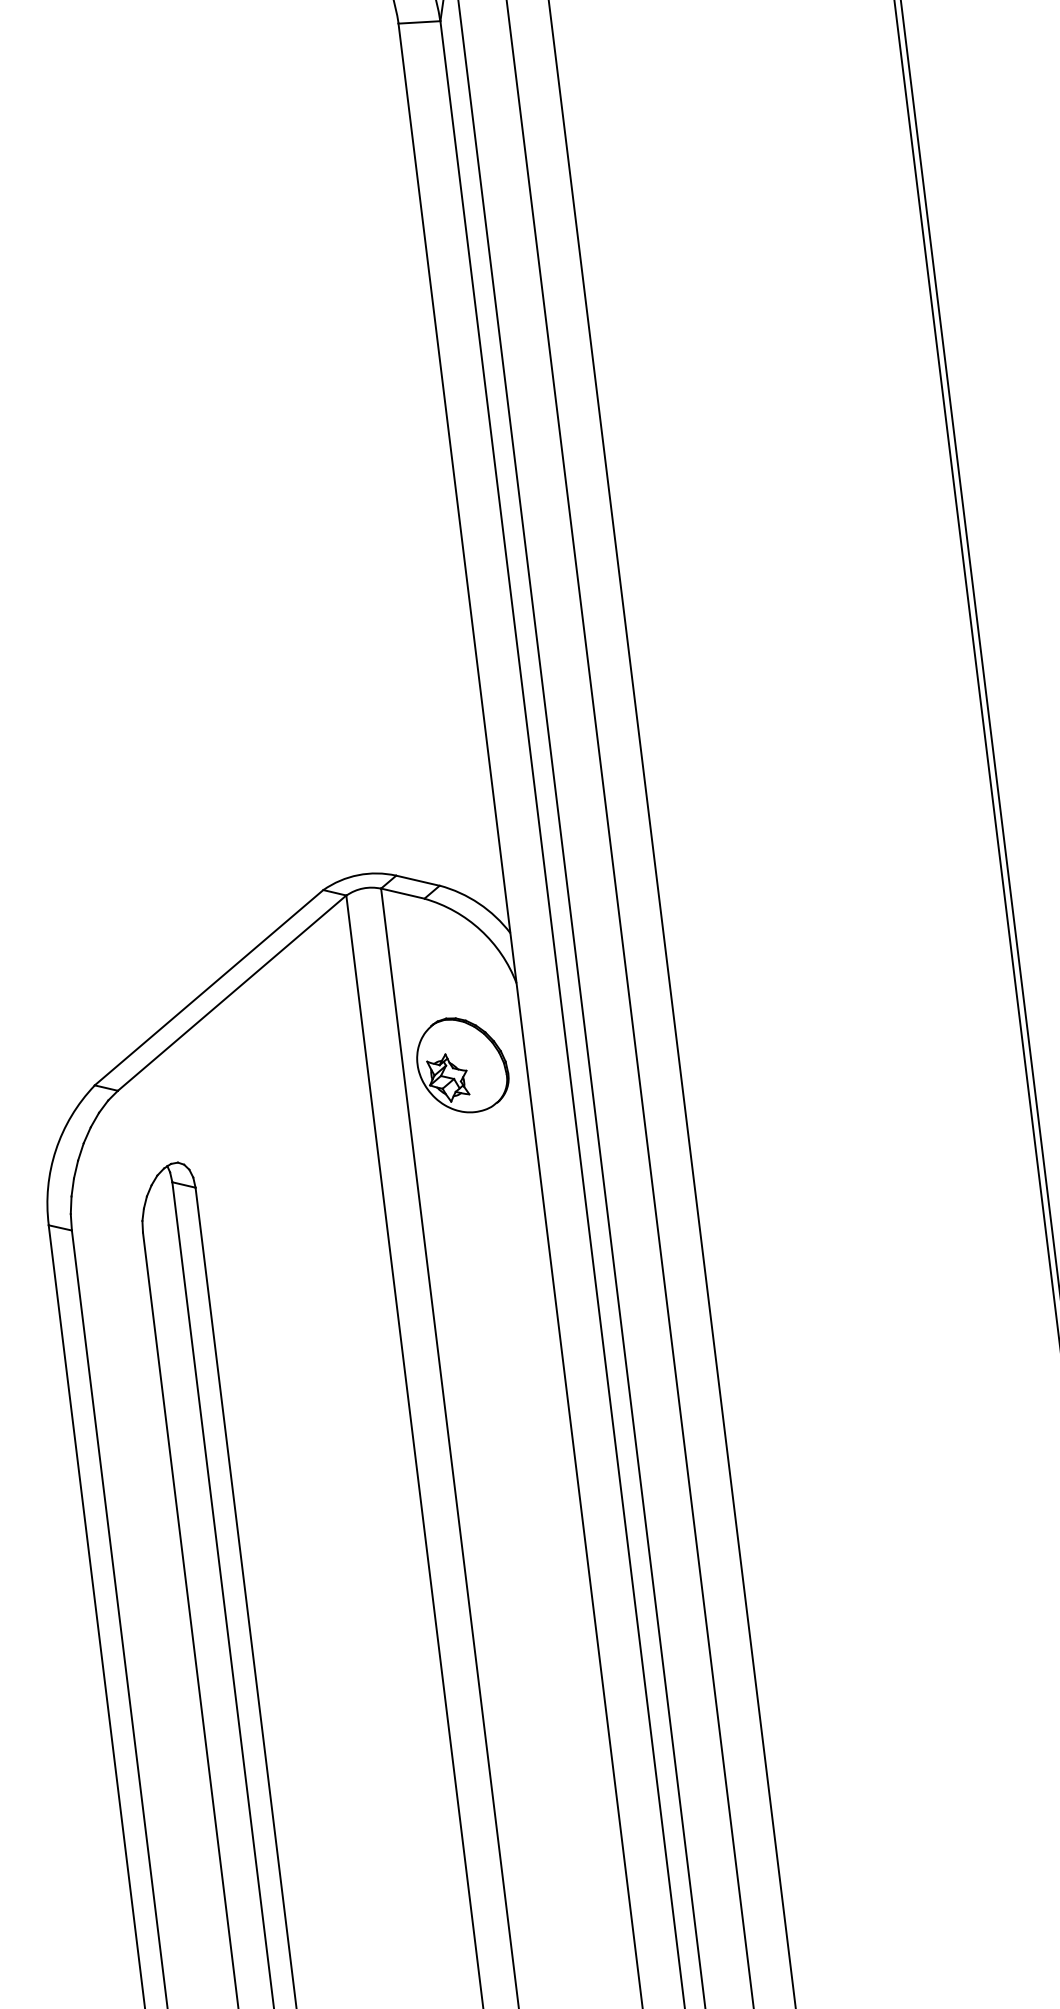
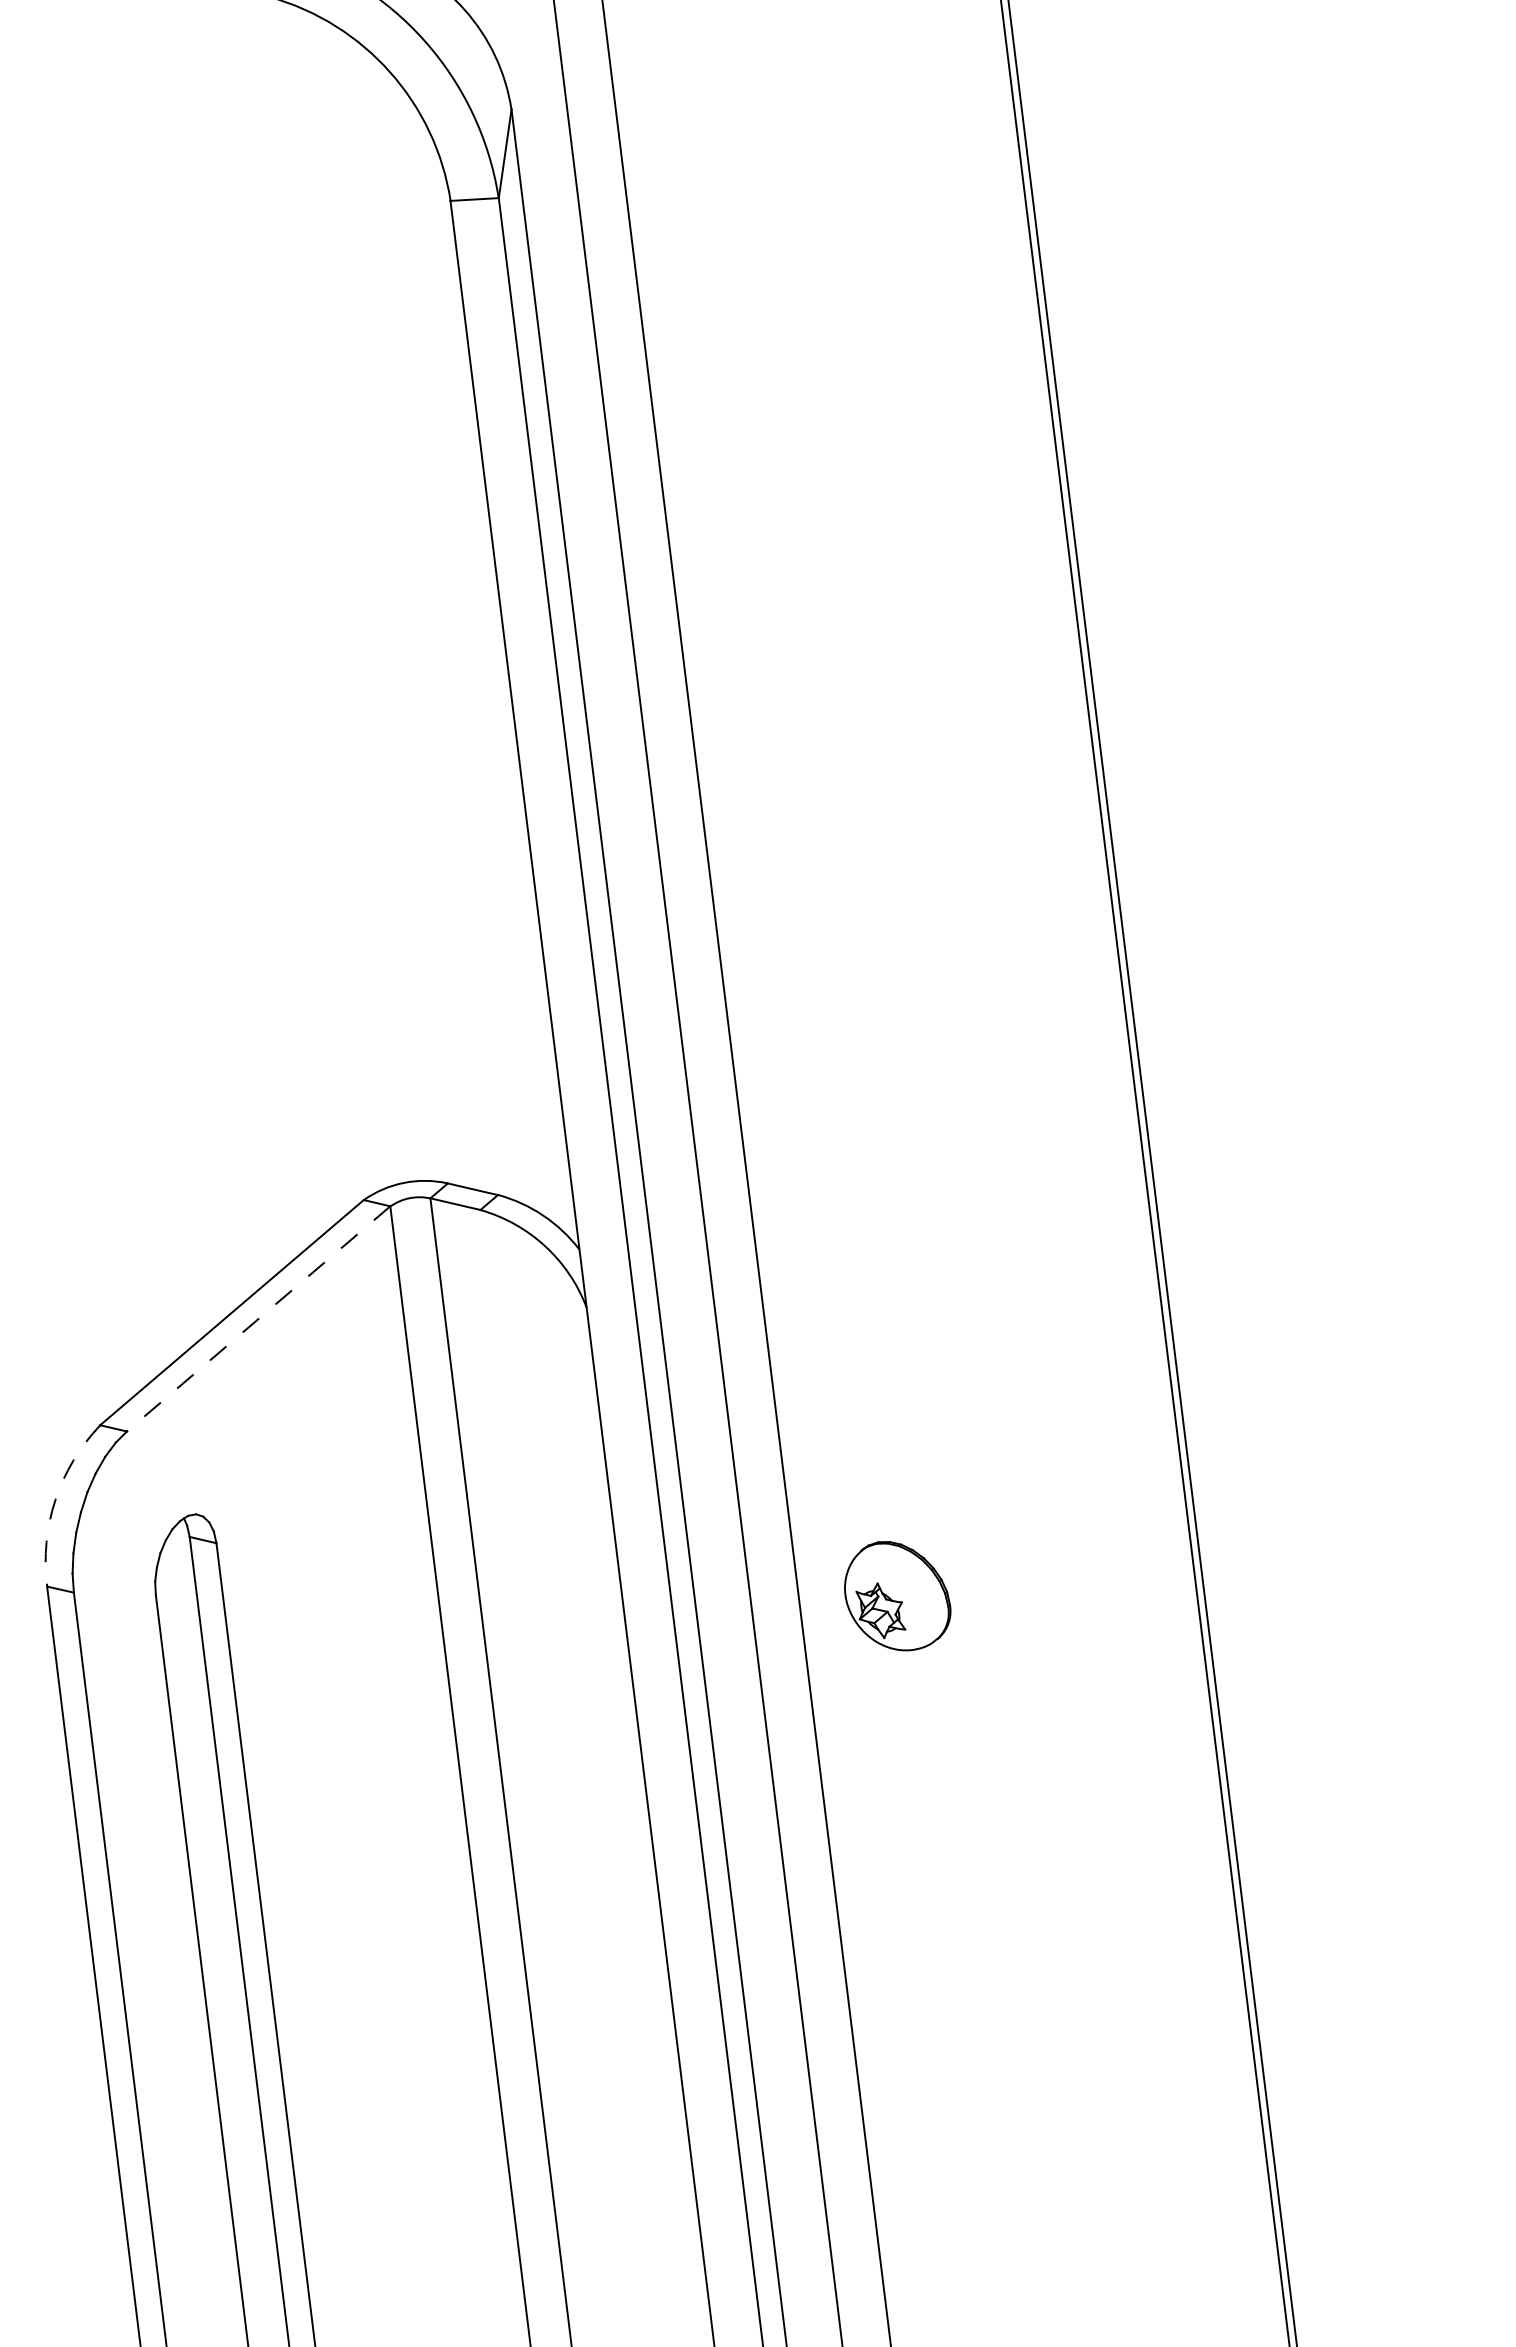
line: (232, 993) -> (258, 1319), solid -> dashed
part: (462, 1065) -> (897, 1596), moved
arc: (55, 1149) -> (55, 1499), solid -> dashed

